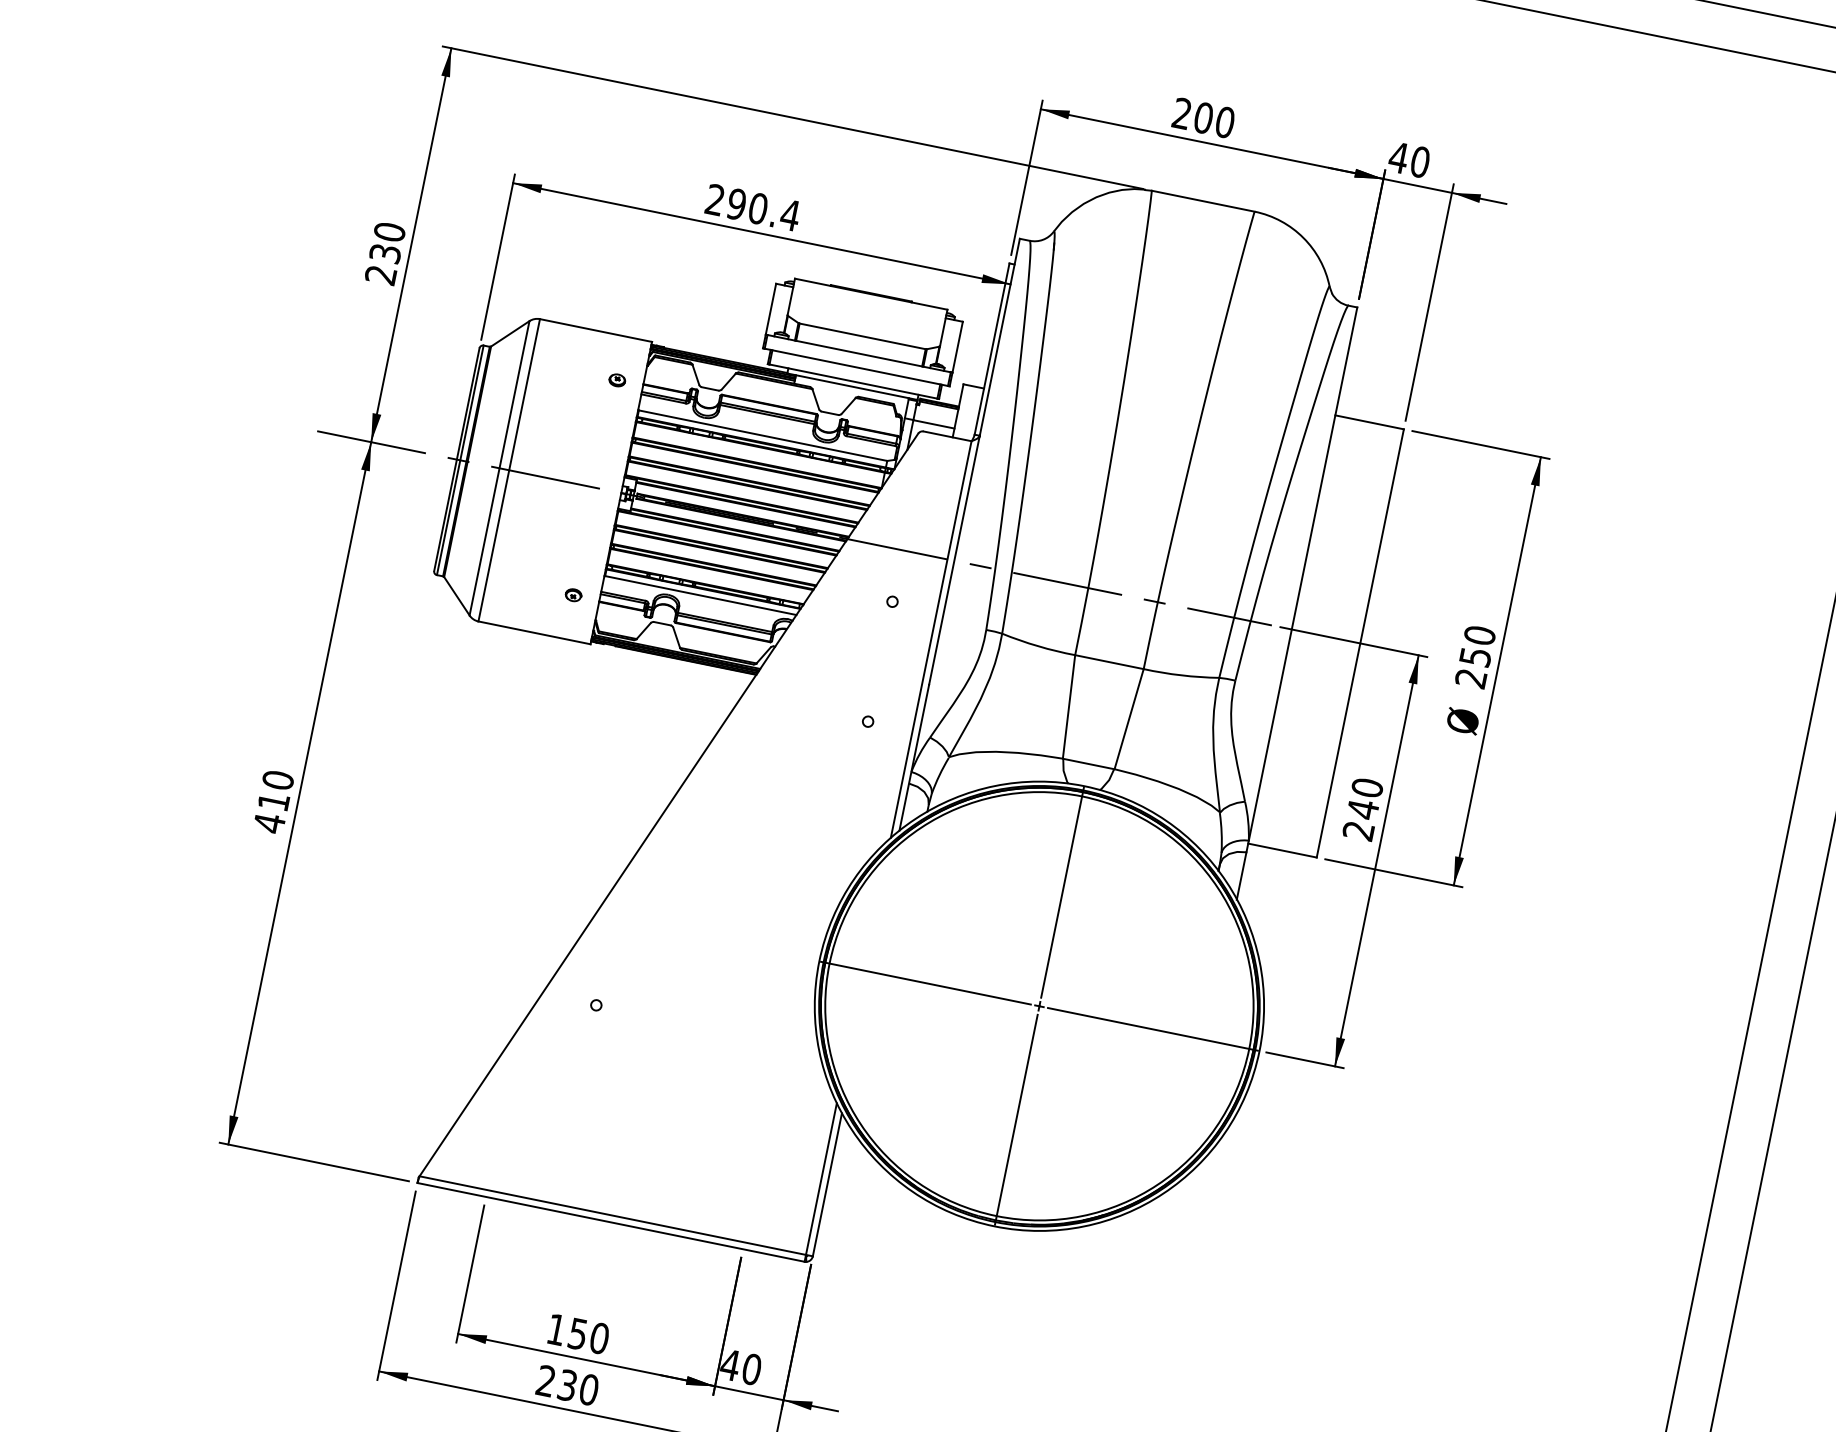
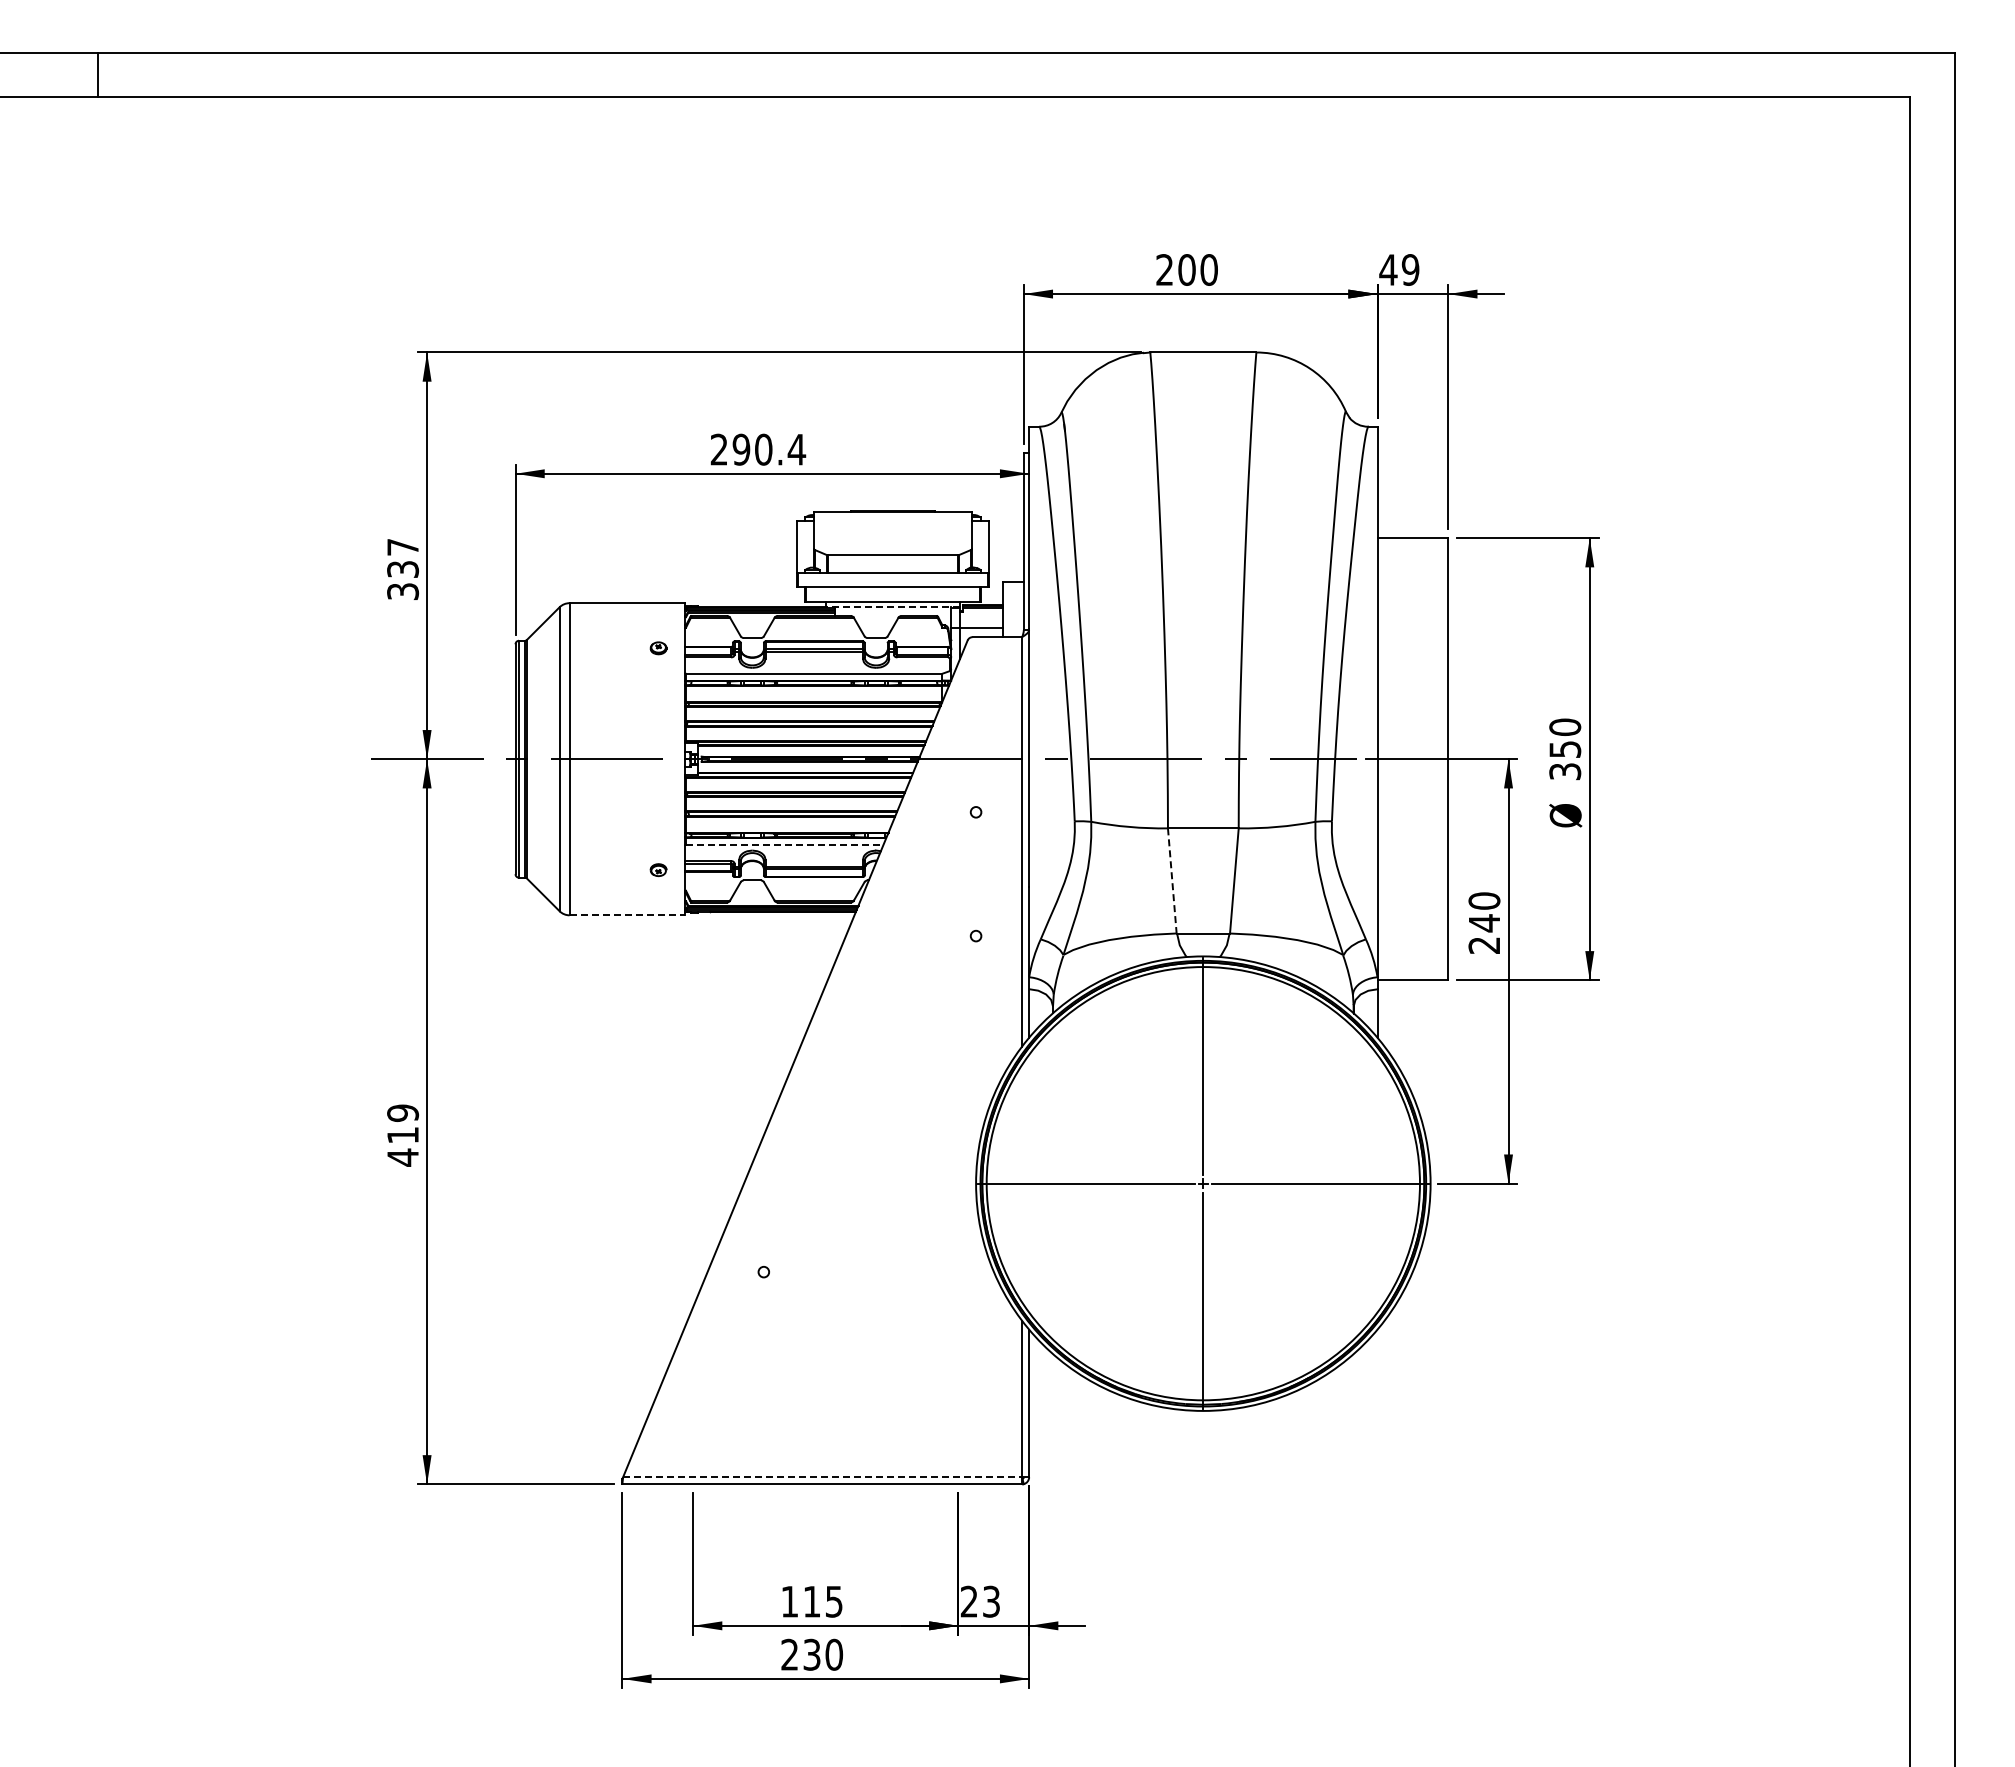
text: (1420, 161) -> (1410, 269), 40 -> 49
text: (385, 253) -> (403, 569), 230 -> 337
line: (851, 386) -> (892, 607), solid -> dashed
line: (700, 595) -> (784, 844), solid -> dashed
line: (534, 633) -> (627, 915), solid -> dashed
text: (1471, 678) -> (1565, 771), 250 -> 350
line: (1069, 706) -> (1172, 880), solid -> dashed
text: (278, 780) -> (403, 1113), 410 -> 419
line: (613, 1215) -> (823, 1477), solid -> dashed
text: (589, 1336) -> (823, 1601), 150 -> 115
text: (741, 1367) -> (980, 1601), 40 -> 23

